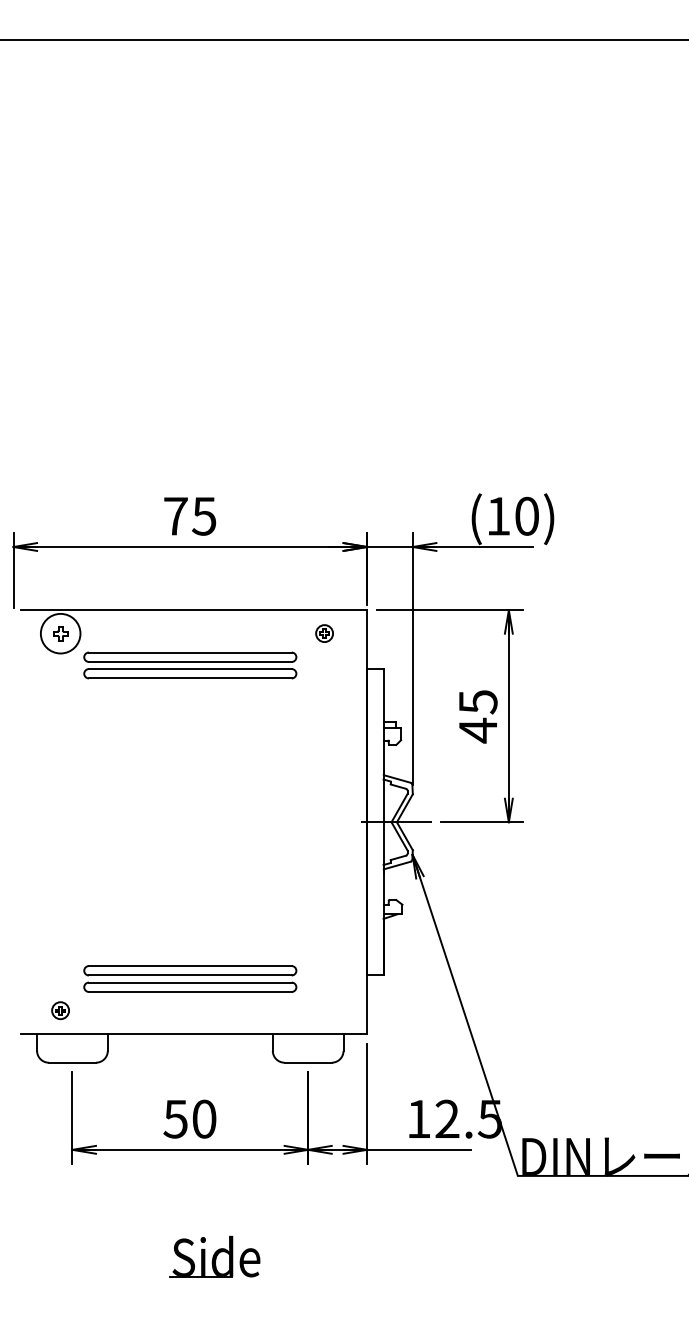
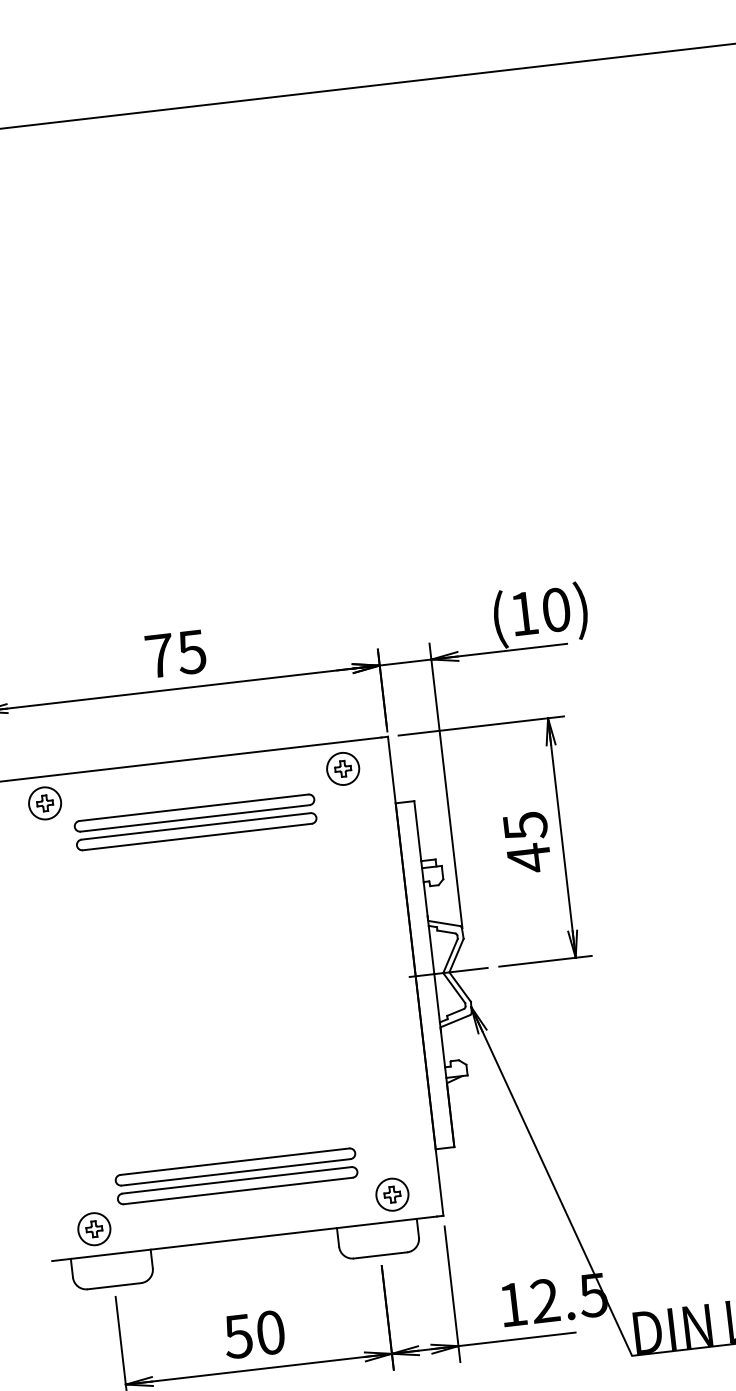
circle: (60, 633) -> (44, 803), size x0.71
part: (324, 633) -> (342, 768), size x1.67
part: (60, 1010) -> (94, 1228), size x1.67
part: (324, 1010) -> (392, 1194), added

